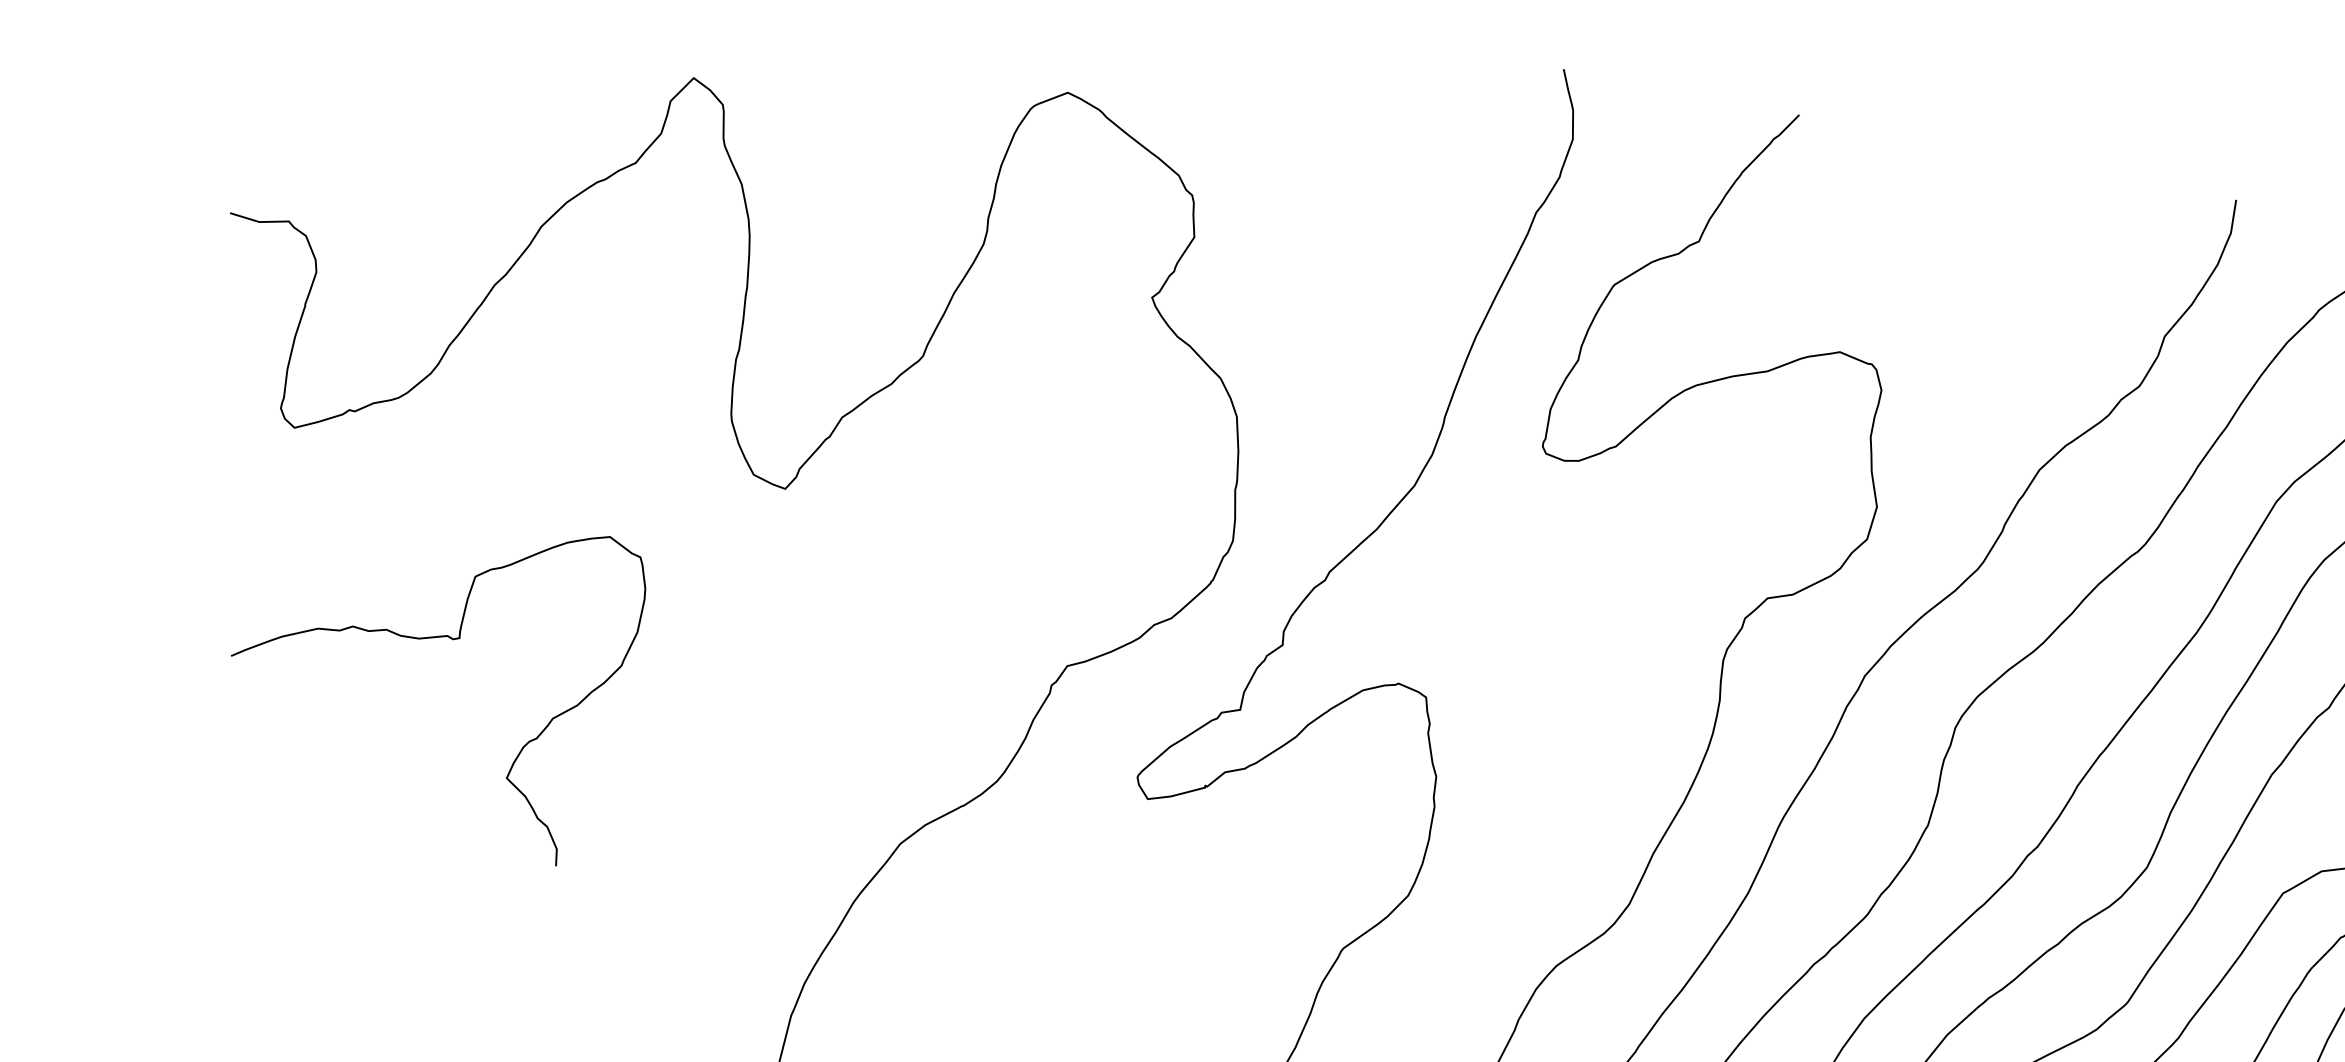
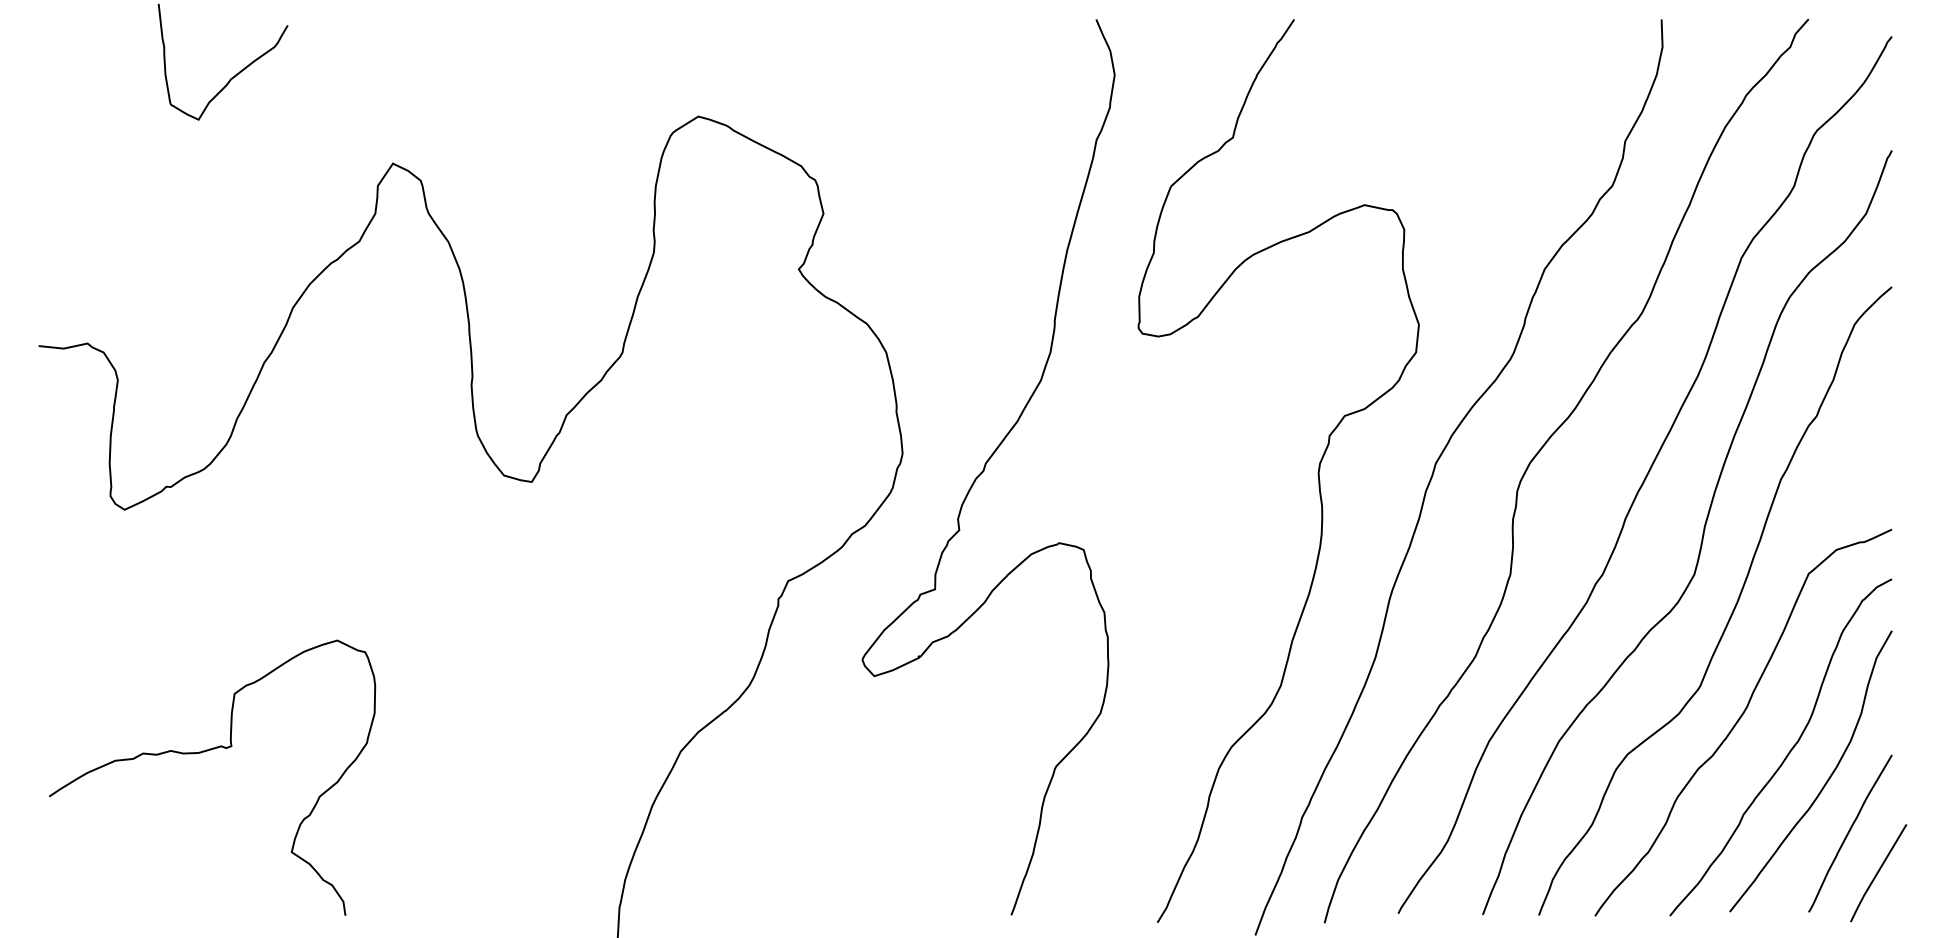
curve: (426, 639) -> (204, 752), moved

